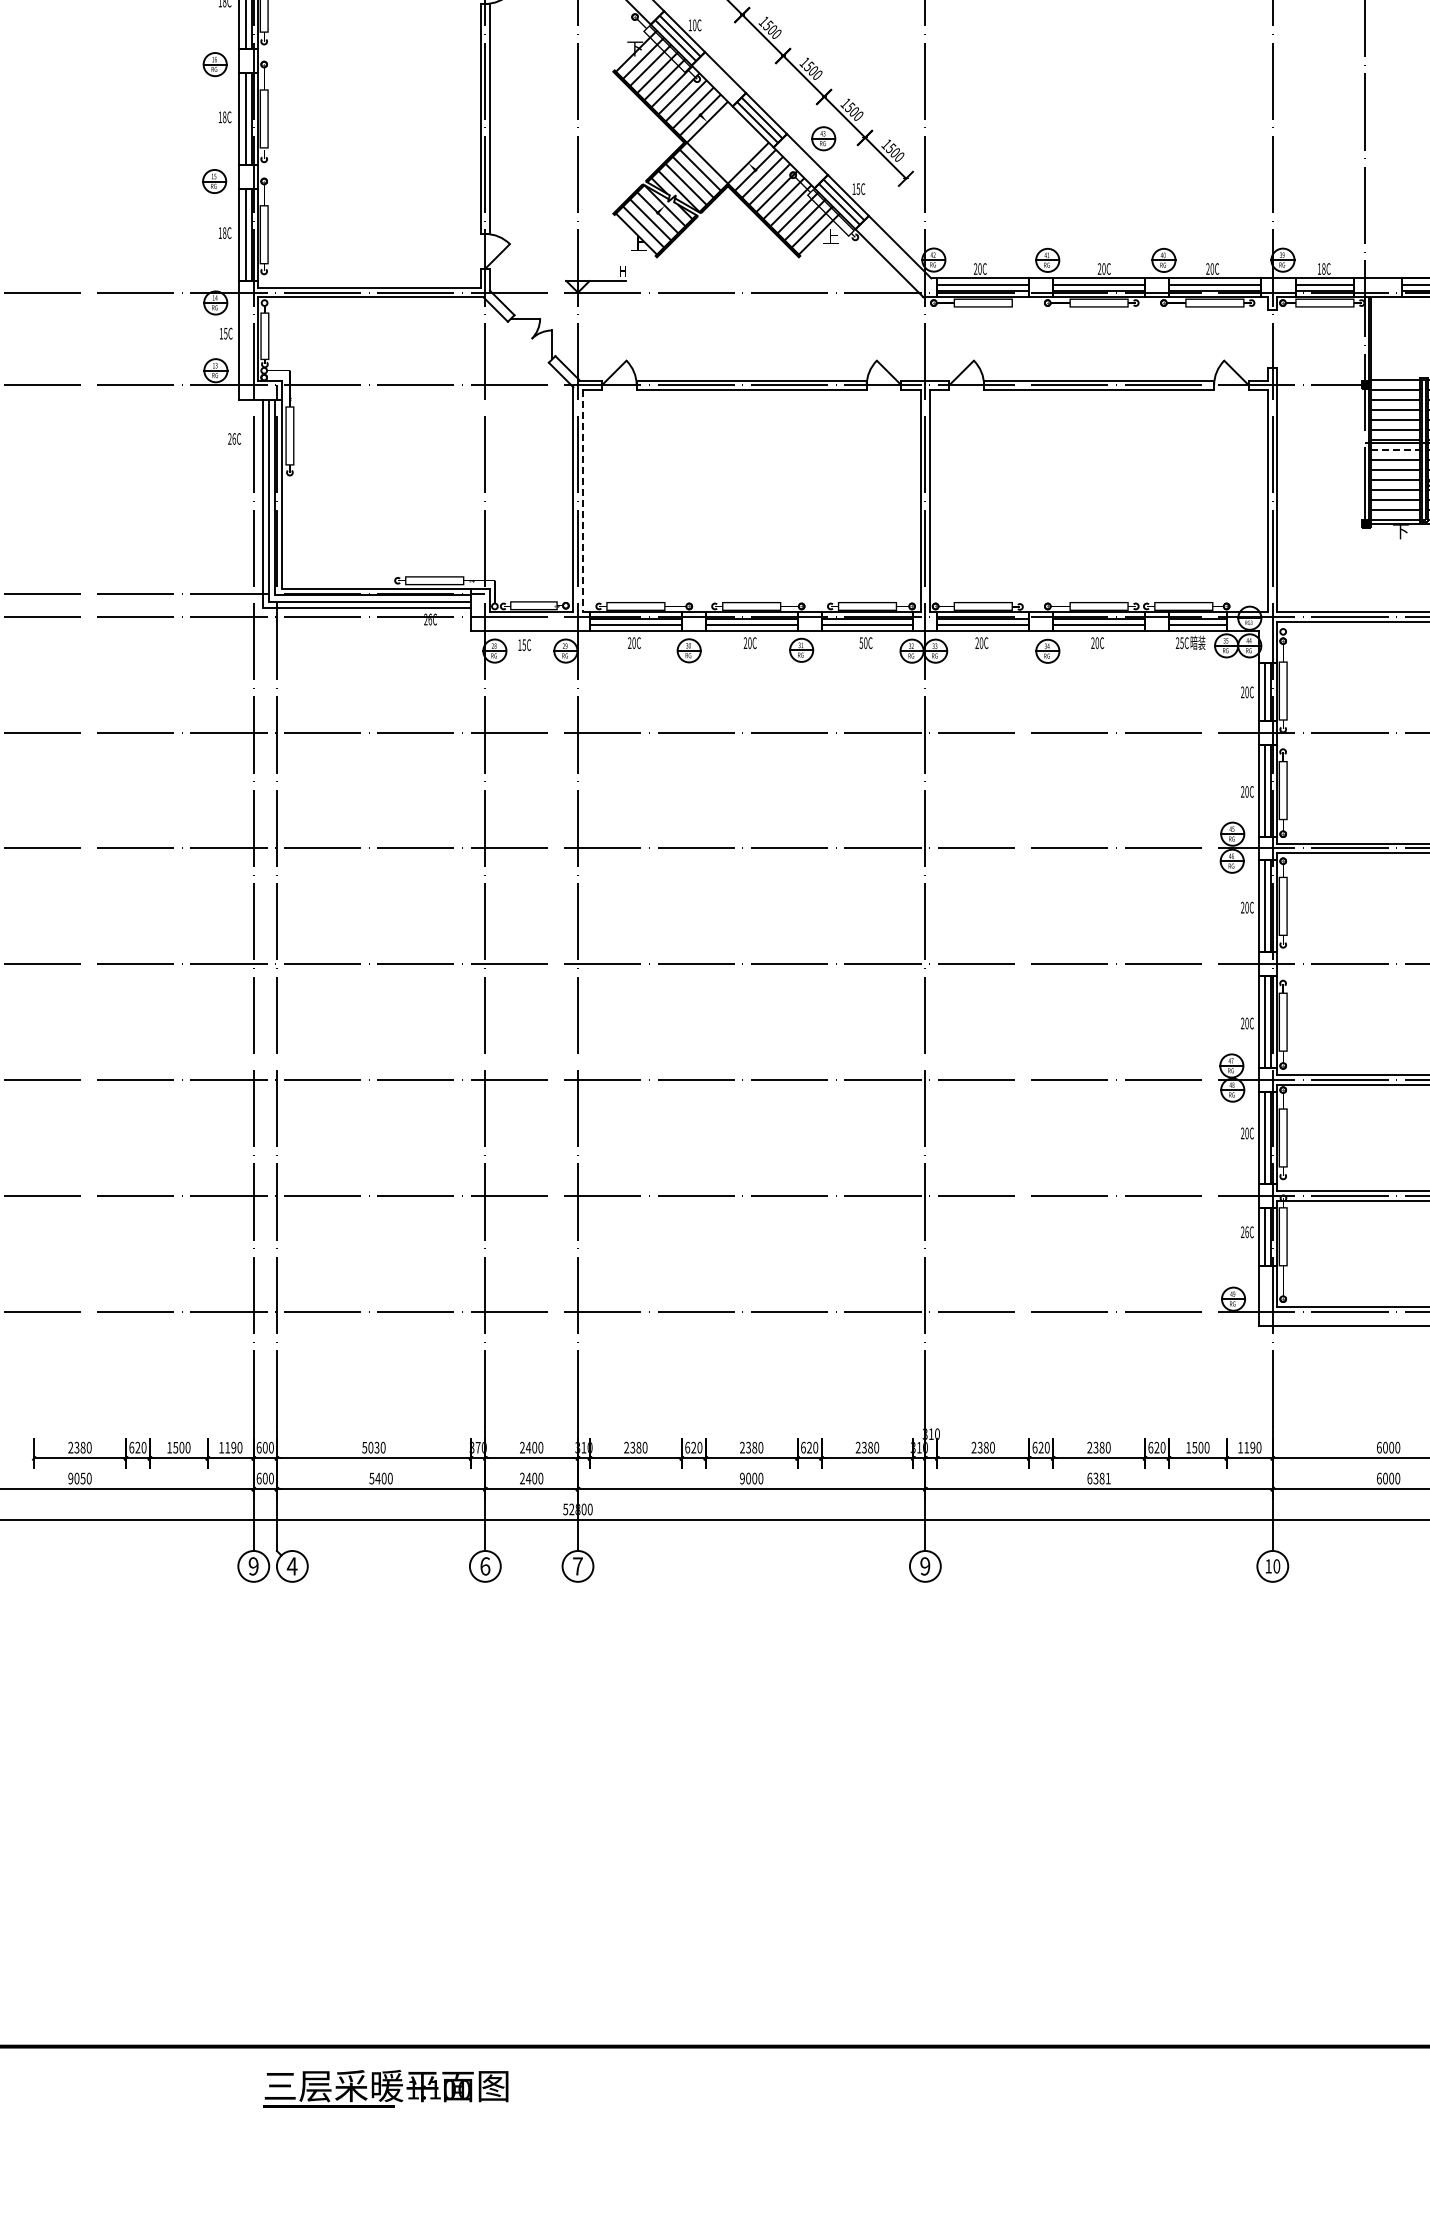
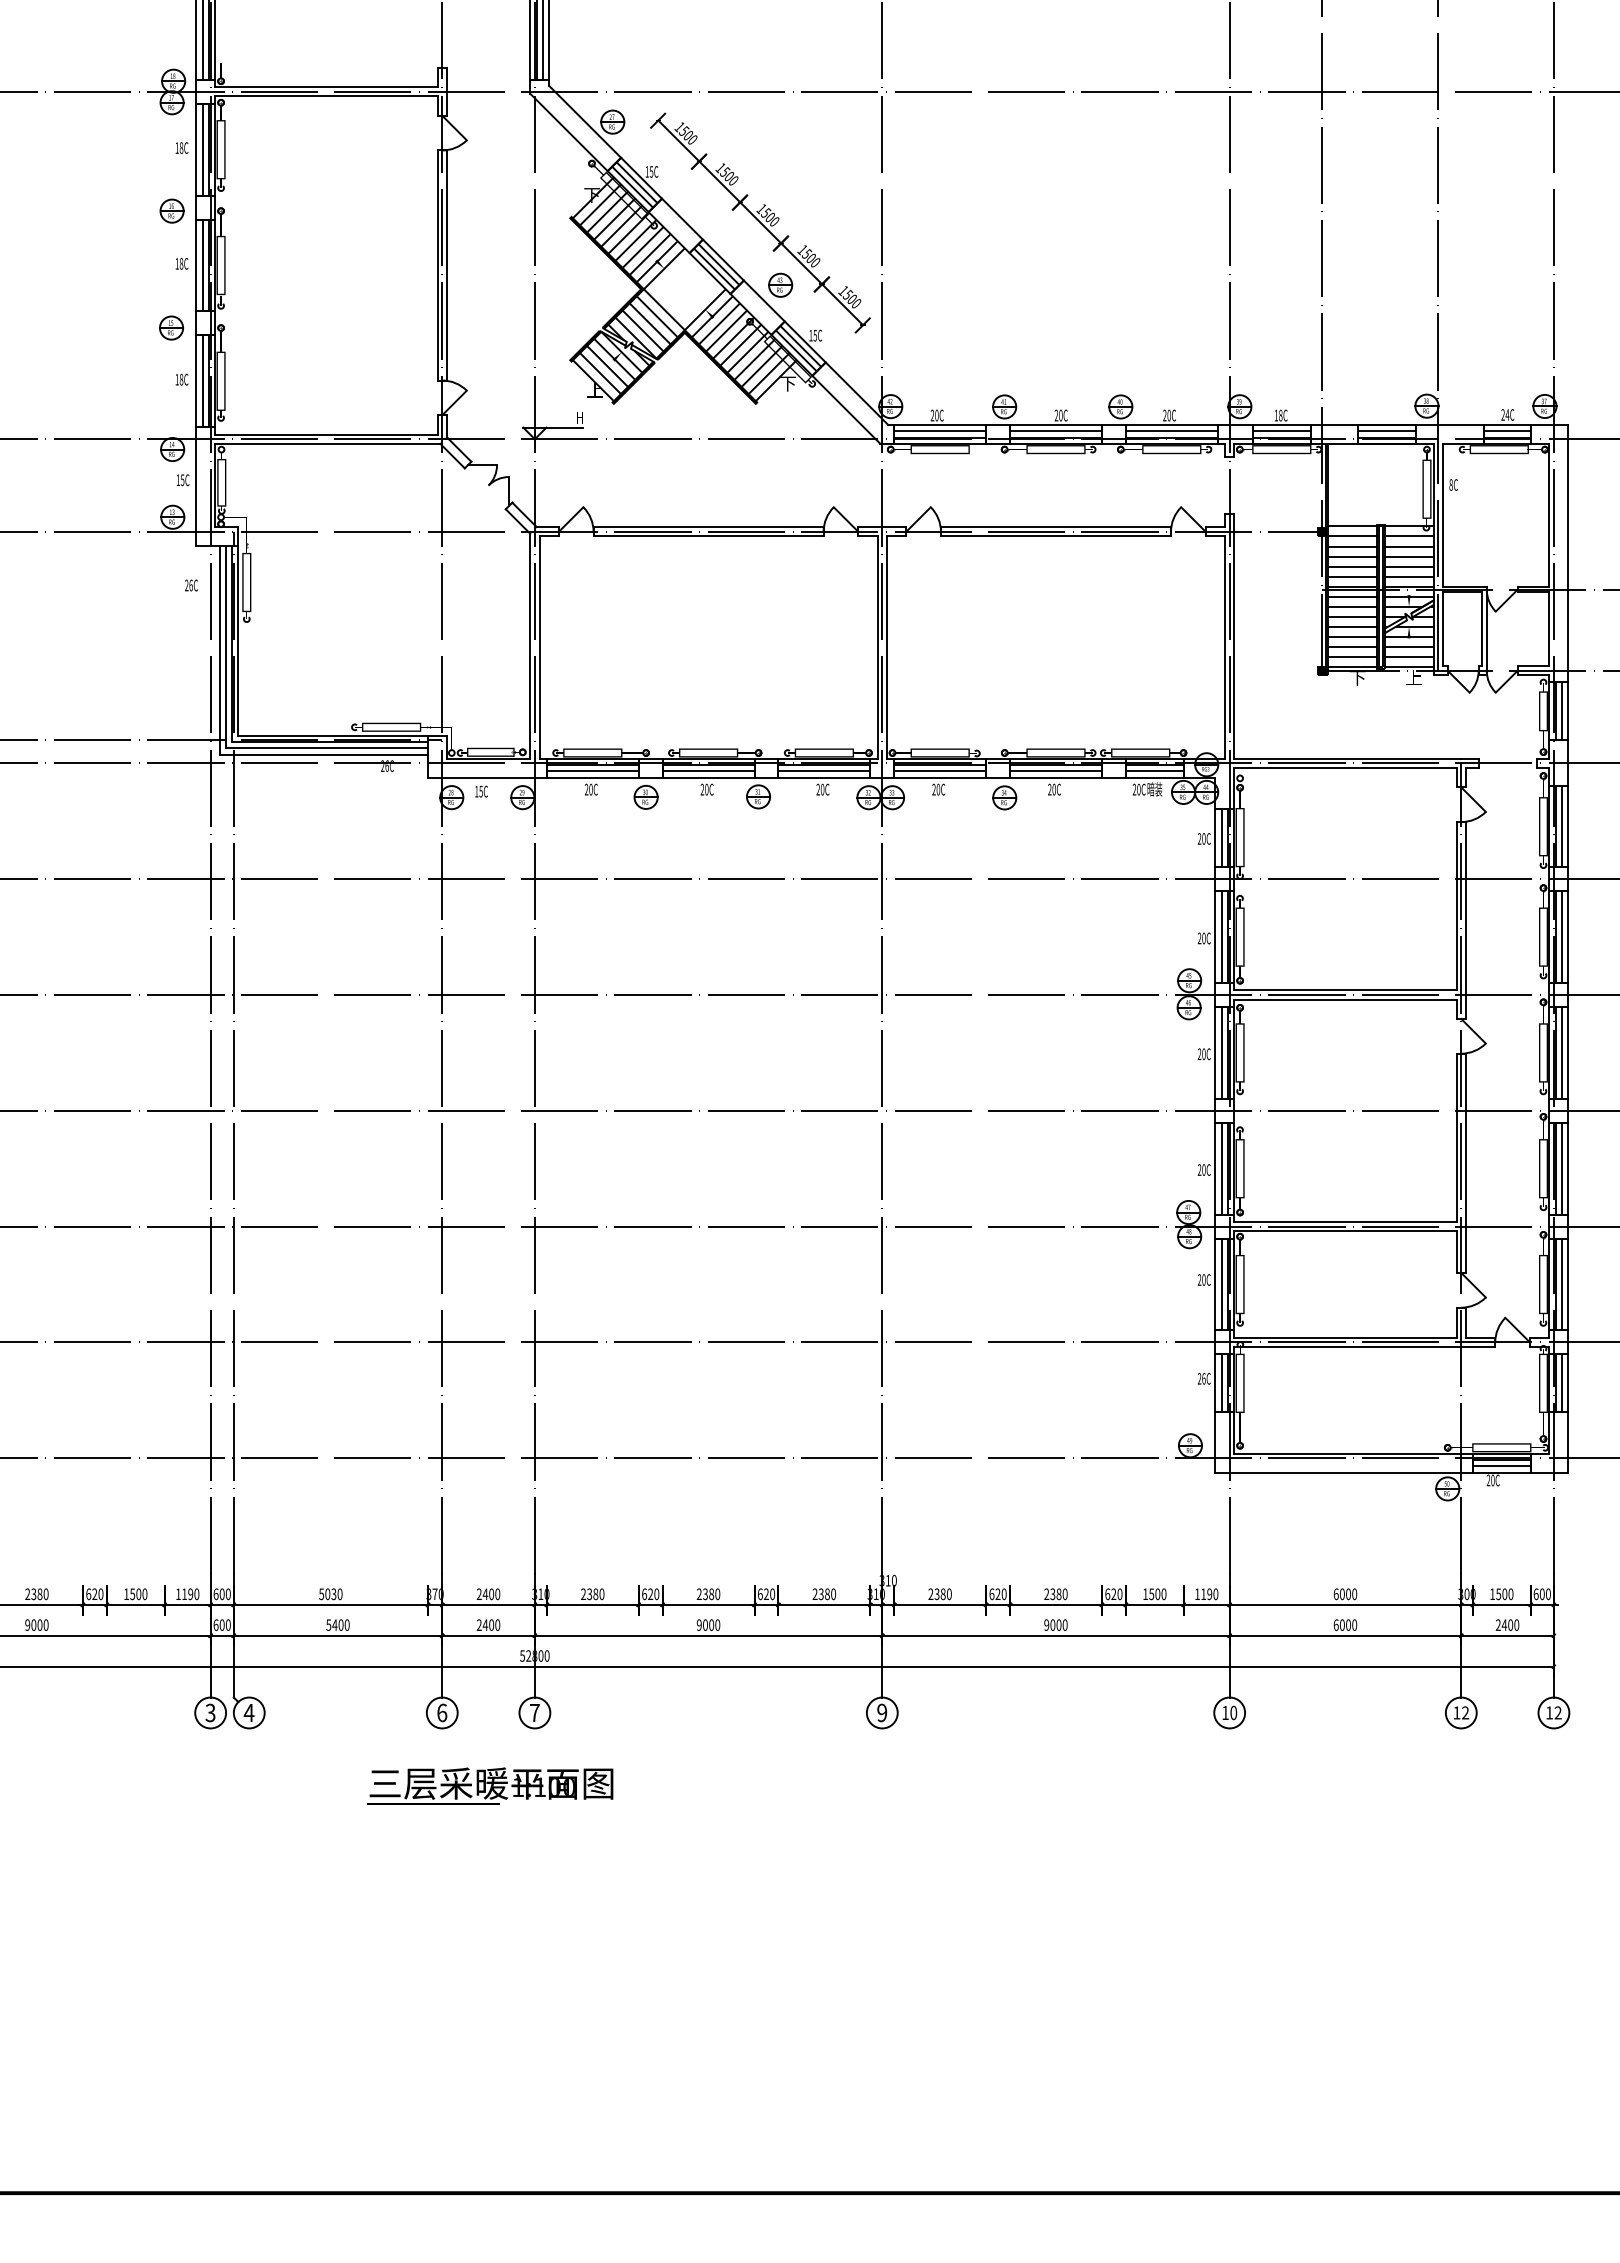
text: (694, 24) -> (651, 171), 10C -> 15C
text: (830, 236) -> (787, 383), 上 -> 下
line: (1396, 449) -> (1353, 596), dashed -> solid
line: (582, 501) -> (539, 648), dashed -> solid
text: (860, 642) -> (817, 789), 50C -> 20C
text: (1181, 642) -> (1138, 789), 25C -> 20C
text: (82, 1477) -> (39, 1624), 9050 -> 9000
text: (1098, 1477) -> (1055, 1624), 6381 -> 9000
text: (253, 1566) -> (210, 1713), 9 -> 3
text: (385, 2087) -> (490, 1785), moved

